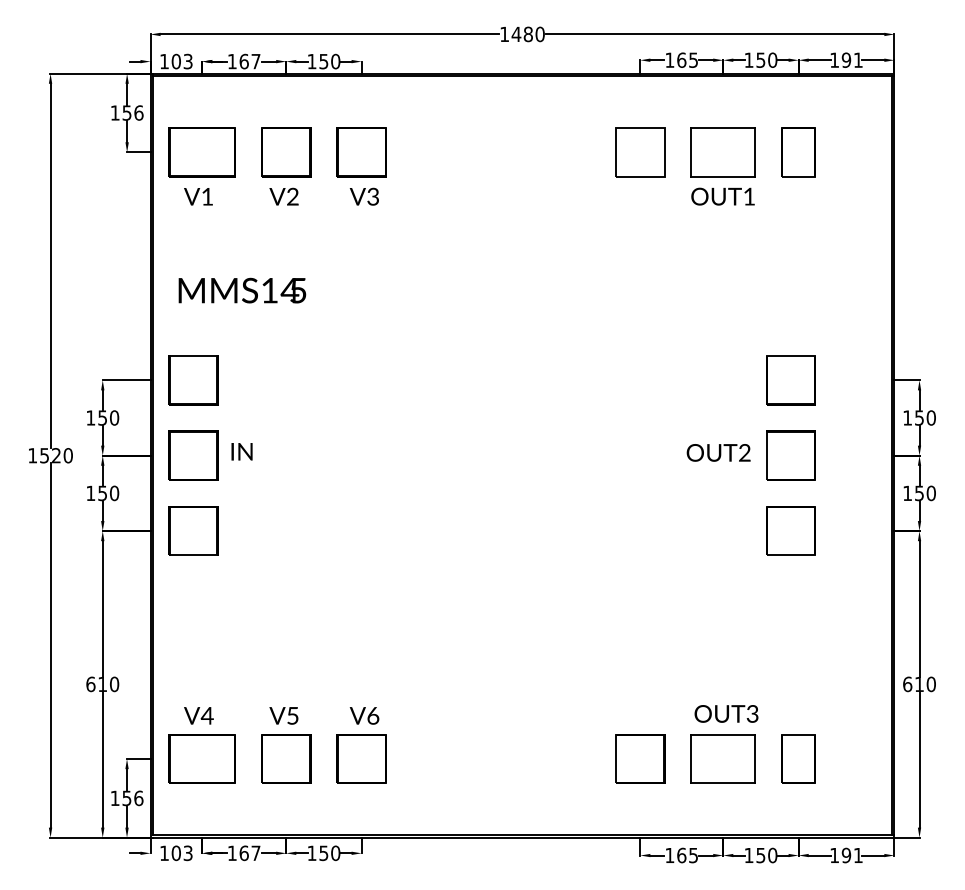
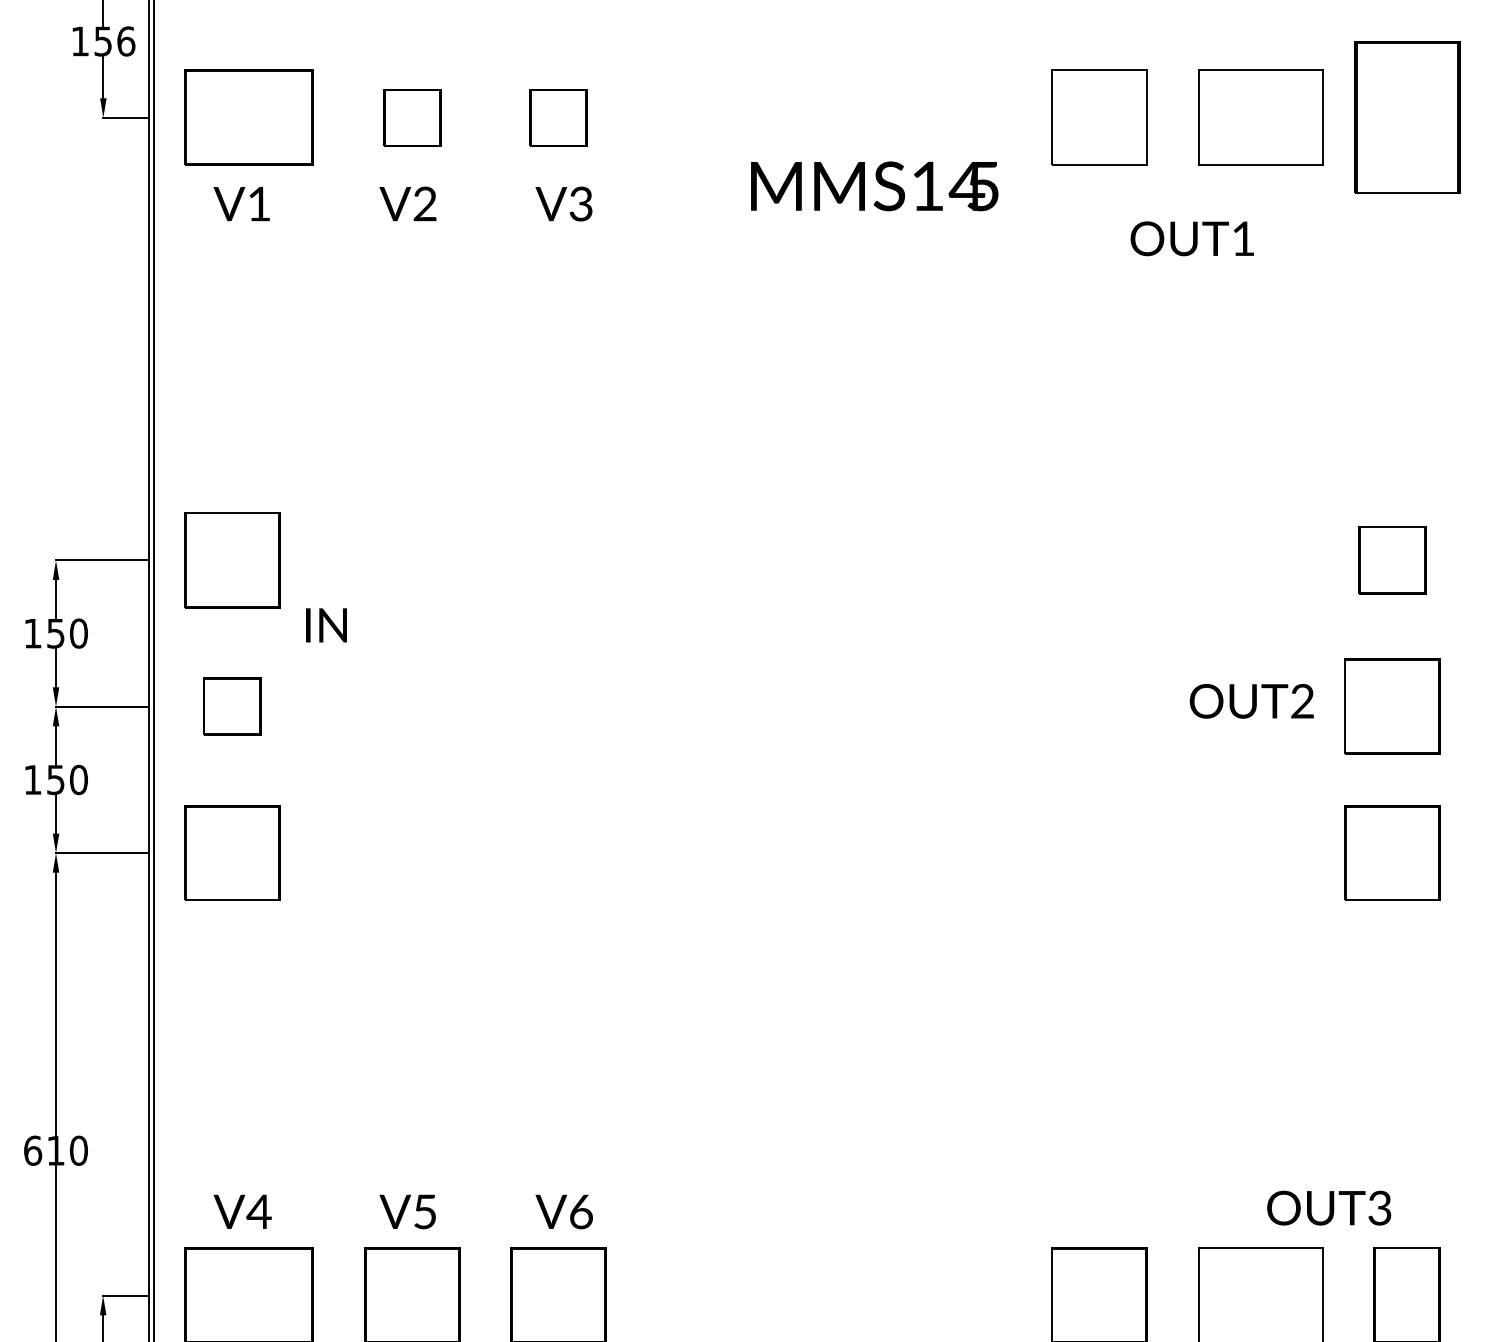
part: (286, 152) -> (412, 118), size x0.6
part: (361, 152) -> (558, 118), size x0.6
part: (798, 152) -> (1406, 118), size x1.6
text: (722, 196) -> (1191, 238), moved
text: (242, 290) -> (874, 186), moved
part: (790, 380) -> (1391, 560), size x0.7
text: (241, 451) -> (325, 624), moved
part: (193, 455) -> (232, 706), size x0.6
text: (726, 713) -> (1329, 1207), moved

